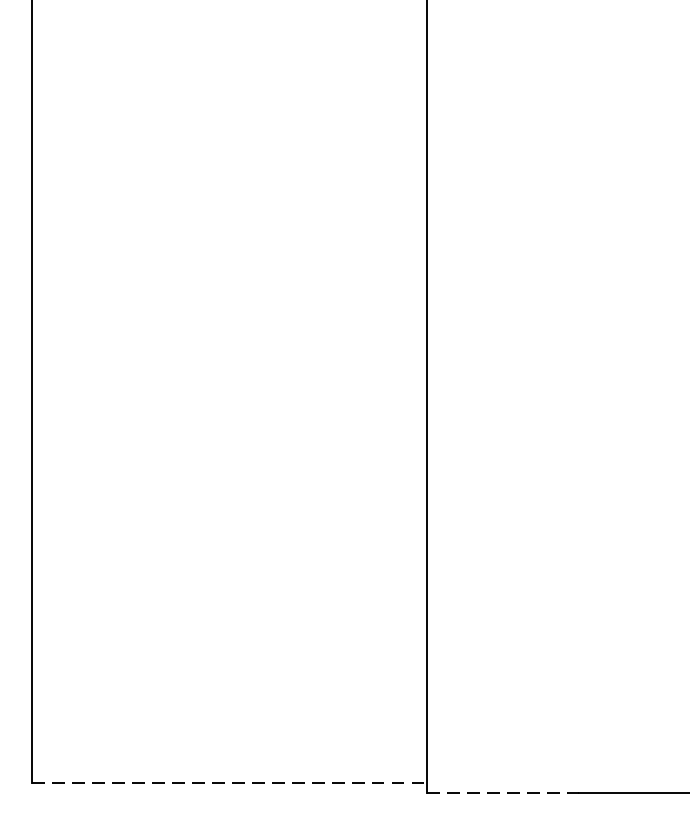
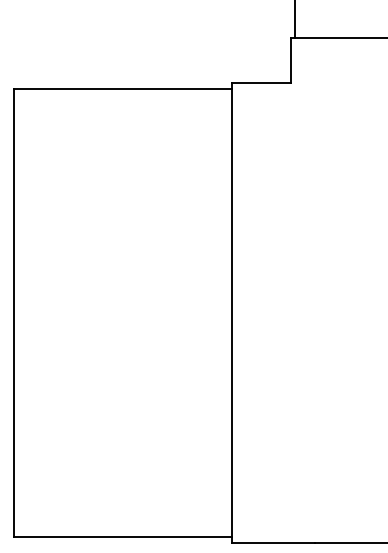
line: (228, 782) -> (122, 536), dashed -> solid
line: (503, 792) -> (273, 542), dashed -> solid

